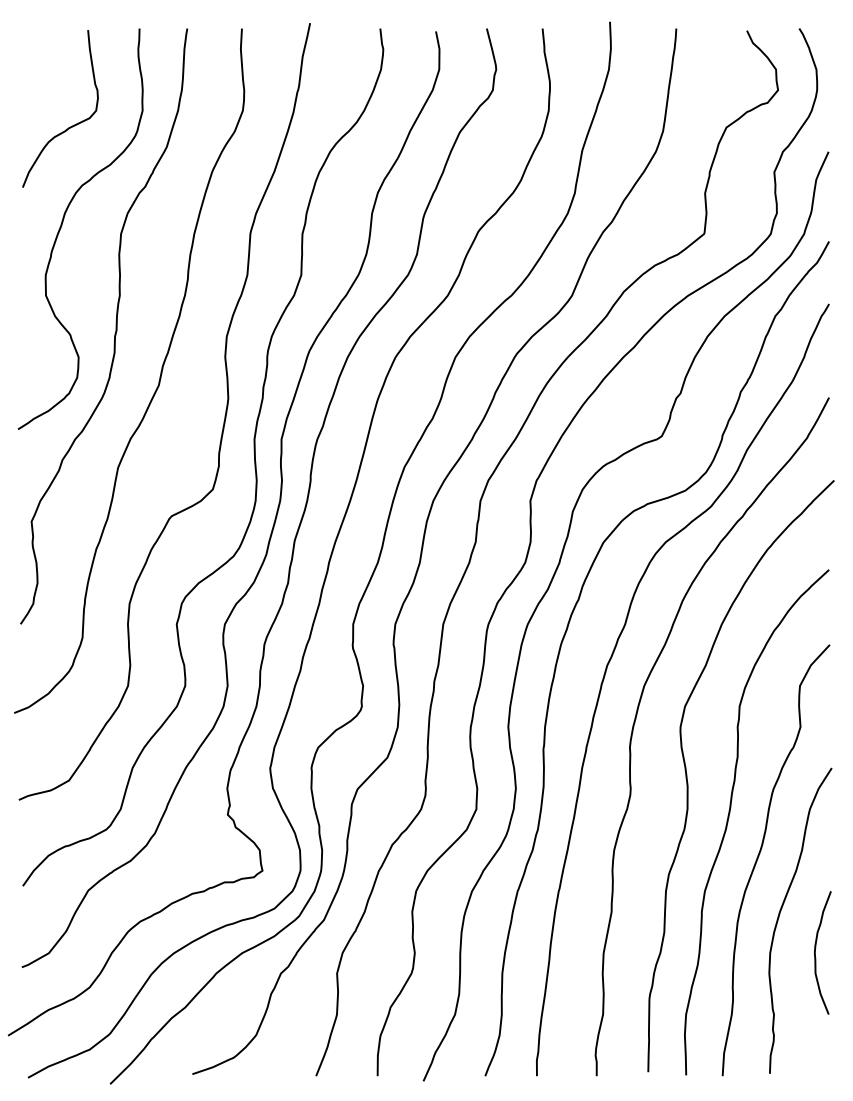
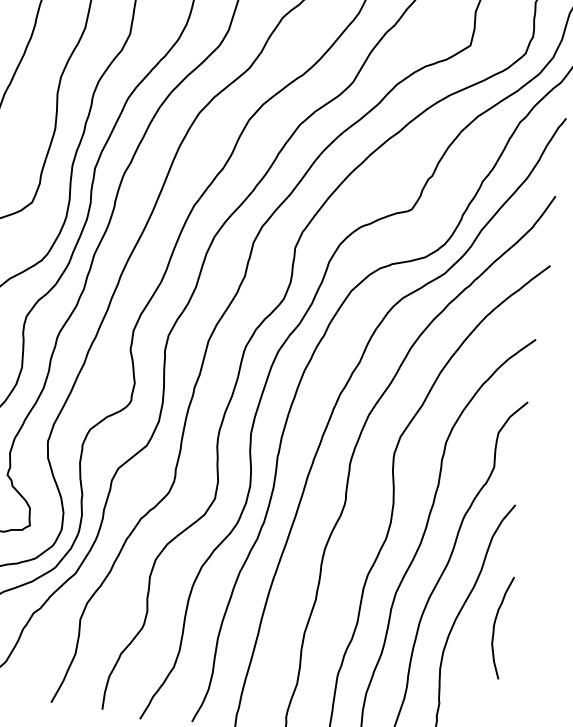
curve: (815, 952) -> (494, 626), moved

